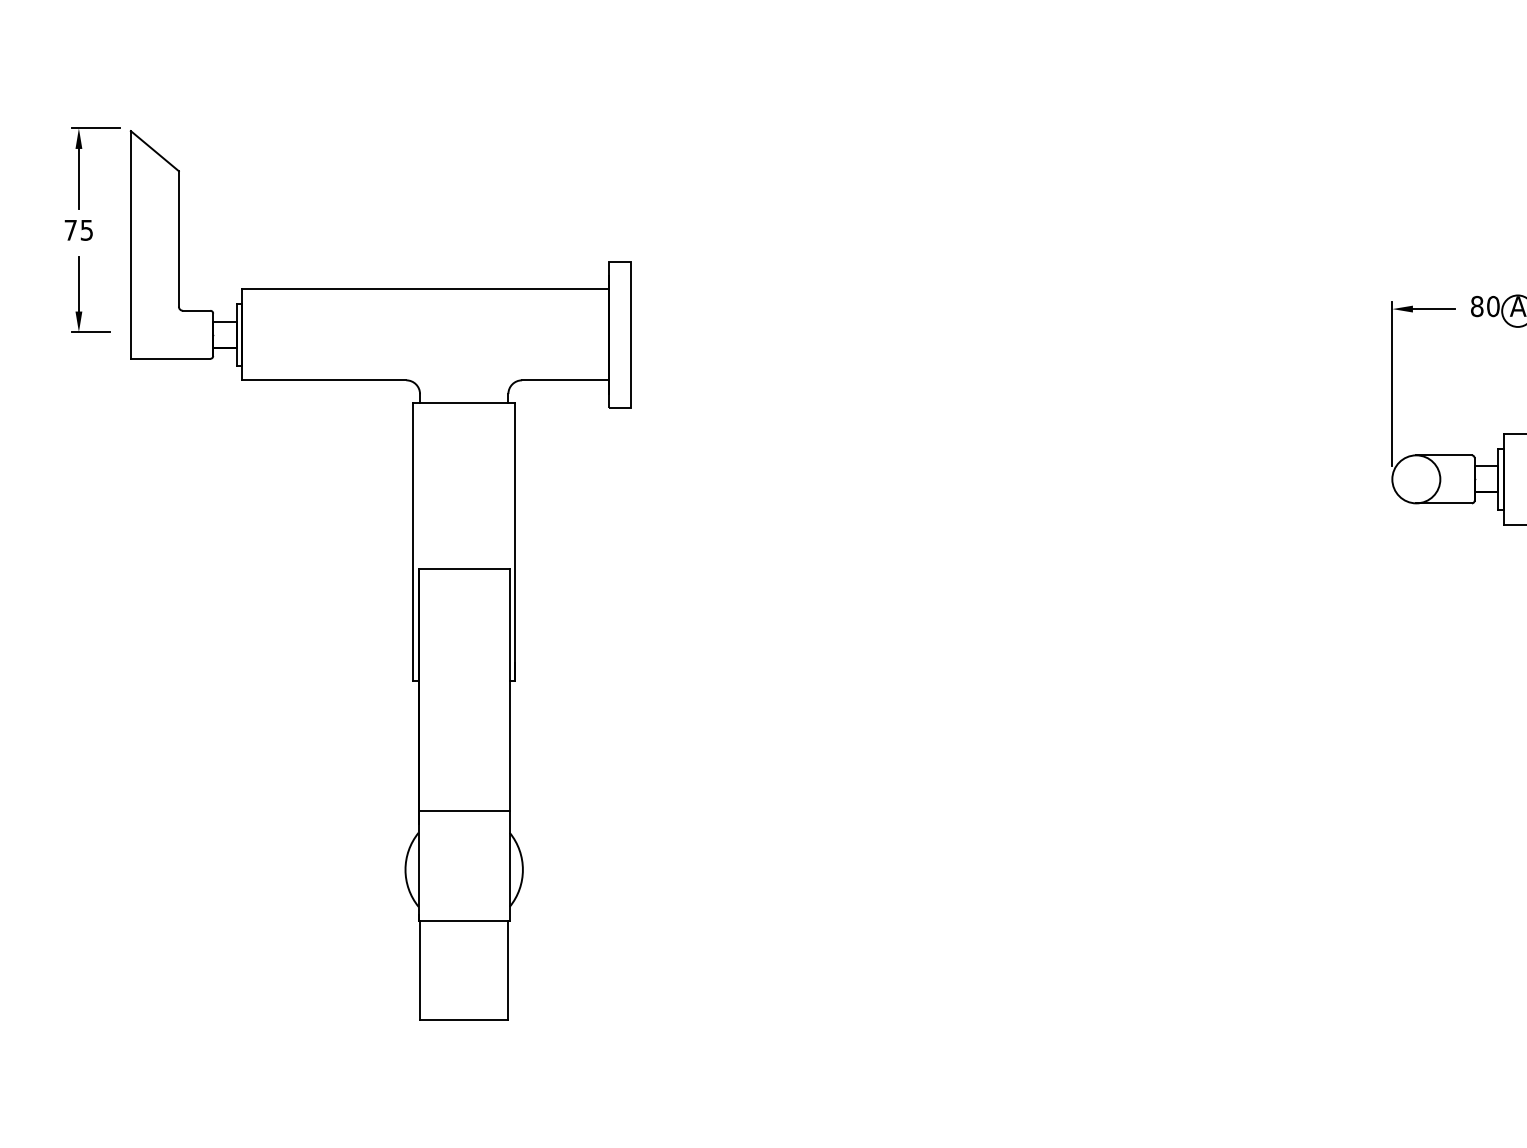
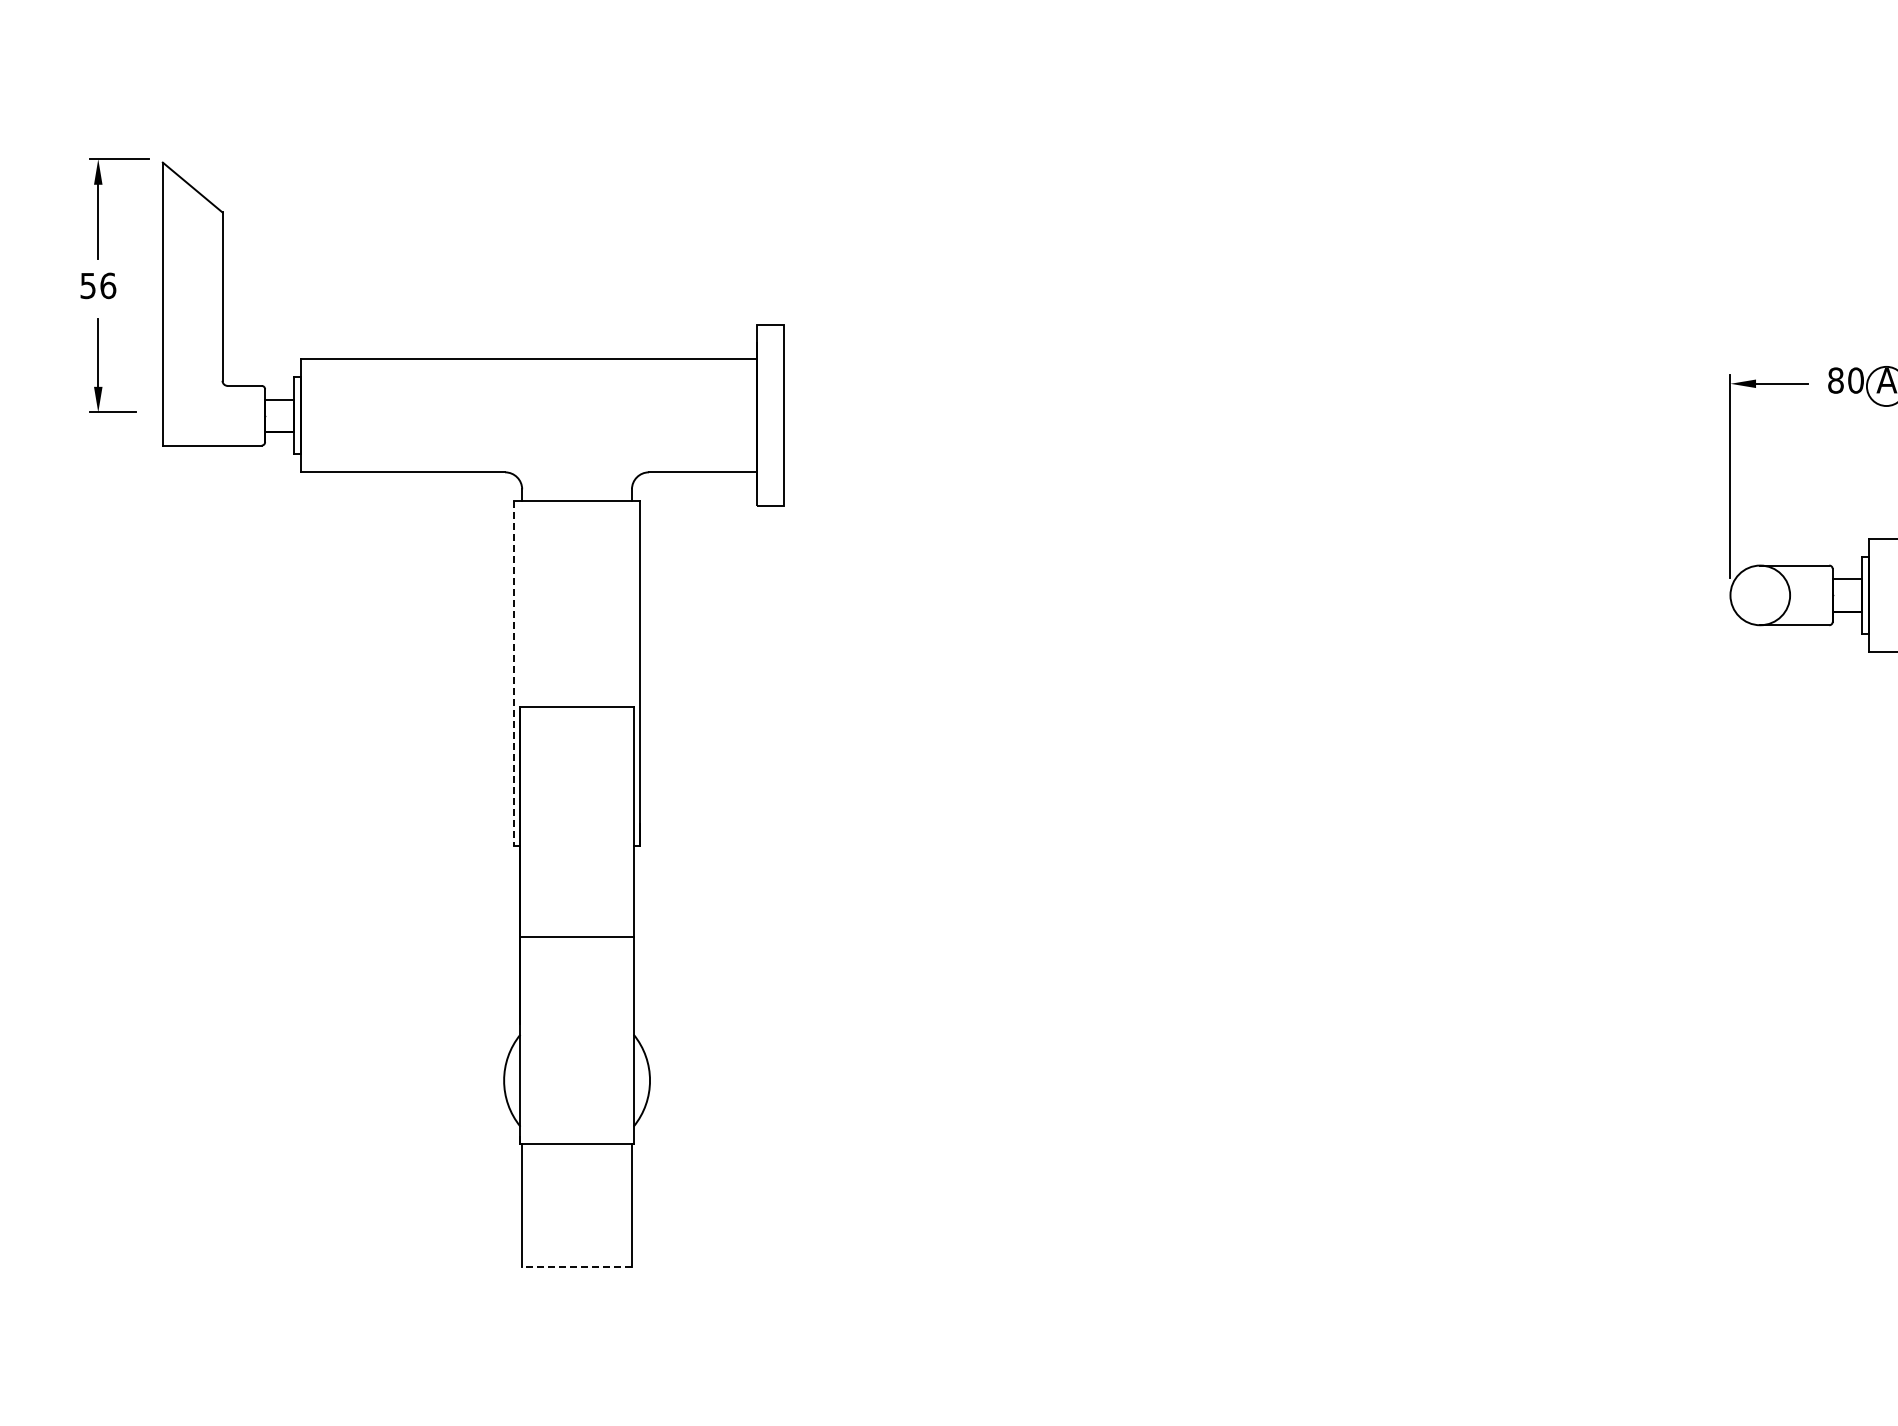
text: (79, 229) -> (98, 285), 75 -> 56
line: (413, 542) -> (513, 673), solid -> dashed
line: (463, 810) -> (576, 936), moved
line: (464, 1019) -> (577, 1266), solid -> dashed

